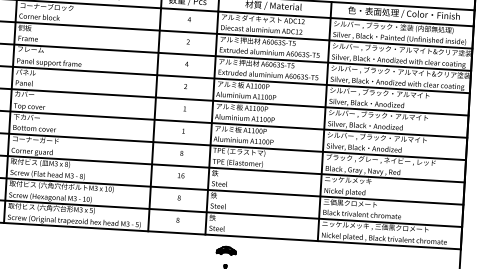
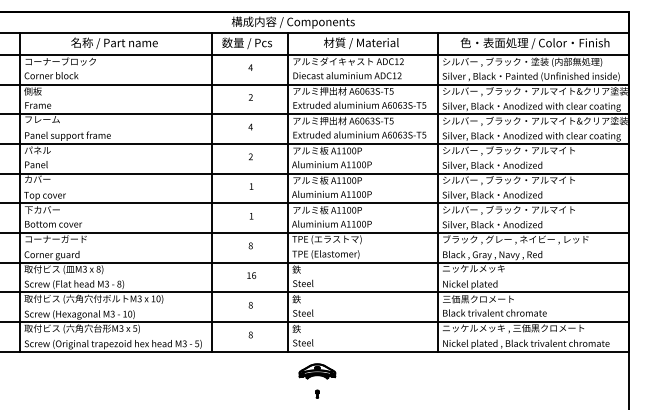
part: (226, 250) -> (317, 371), size x1.43

